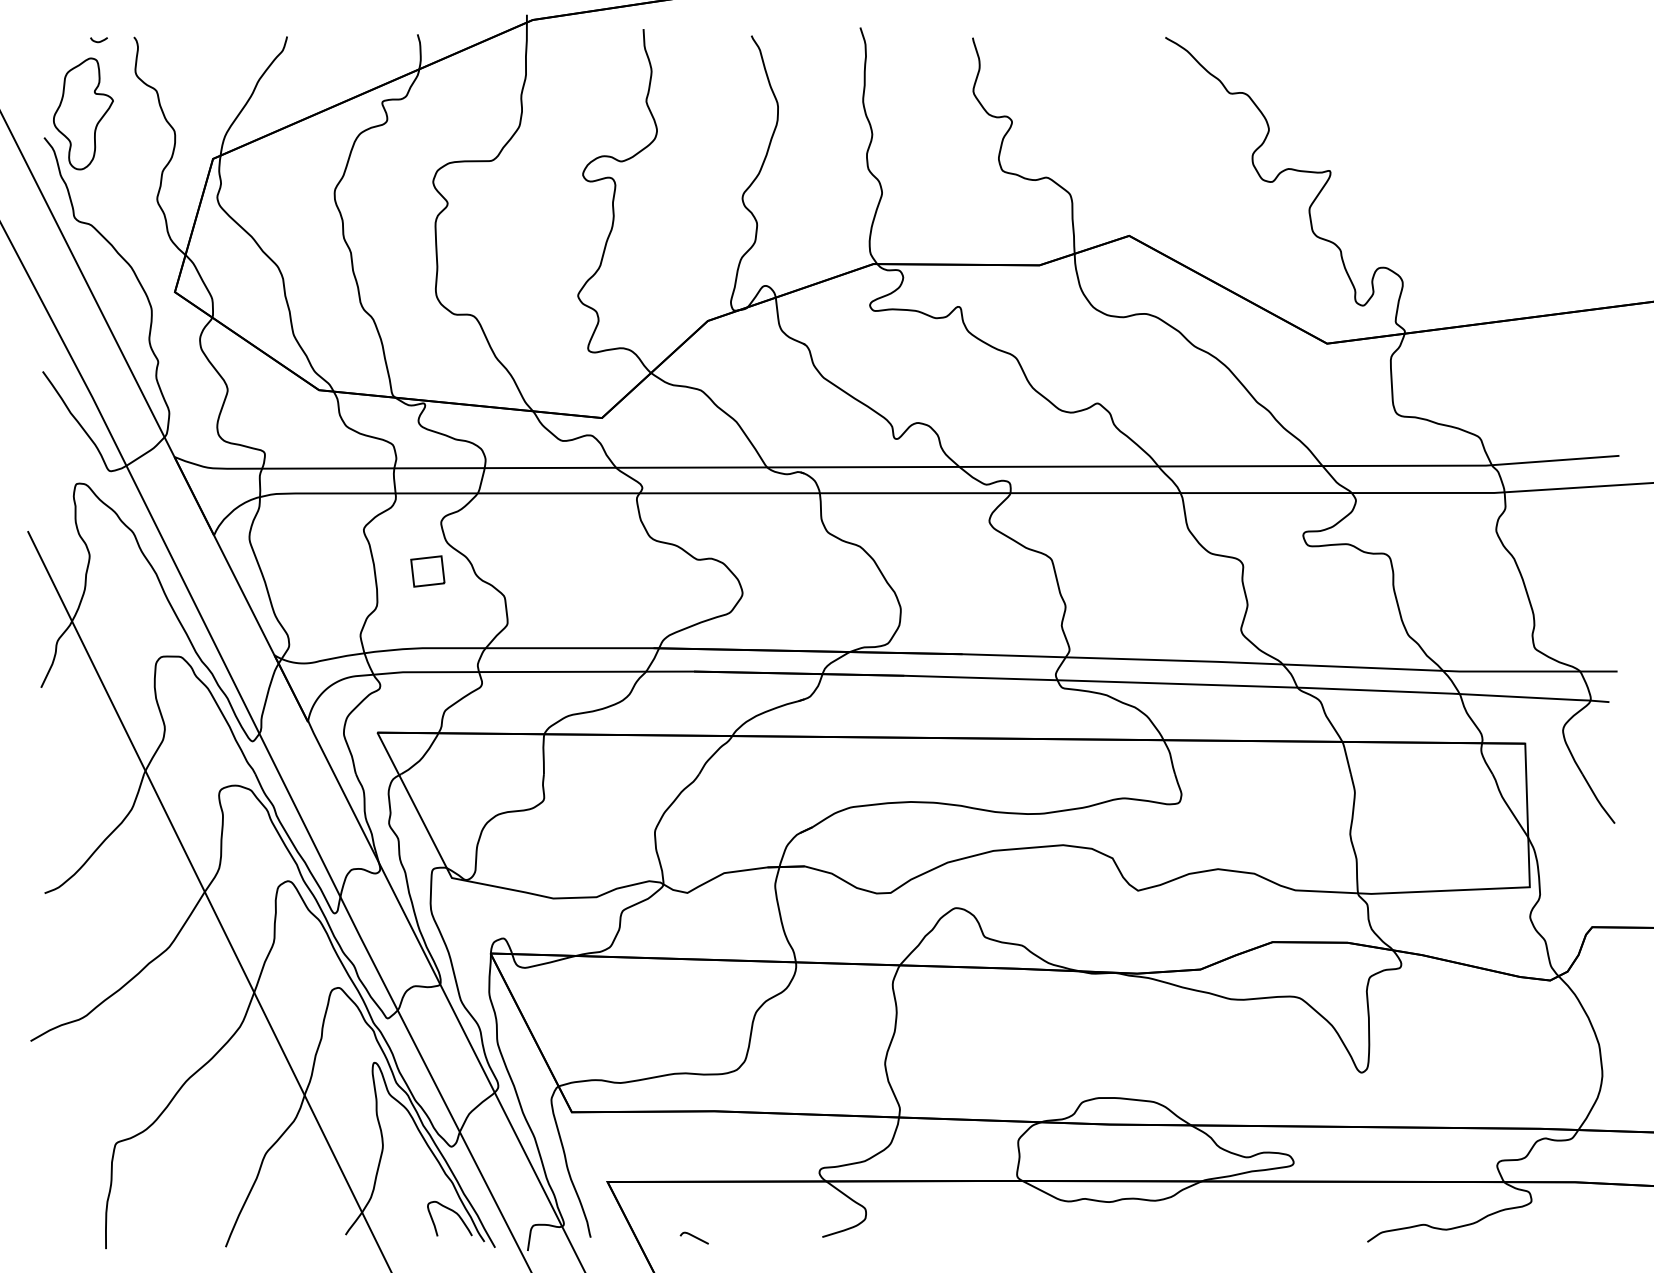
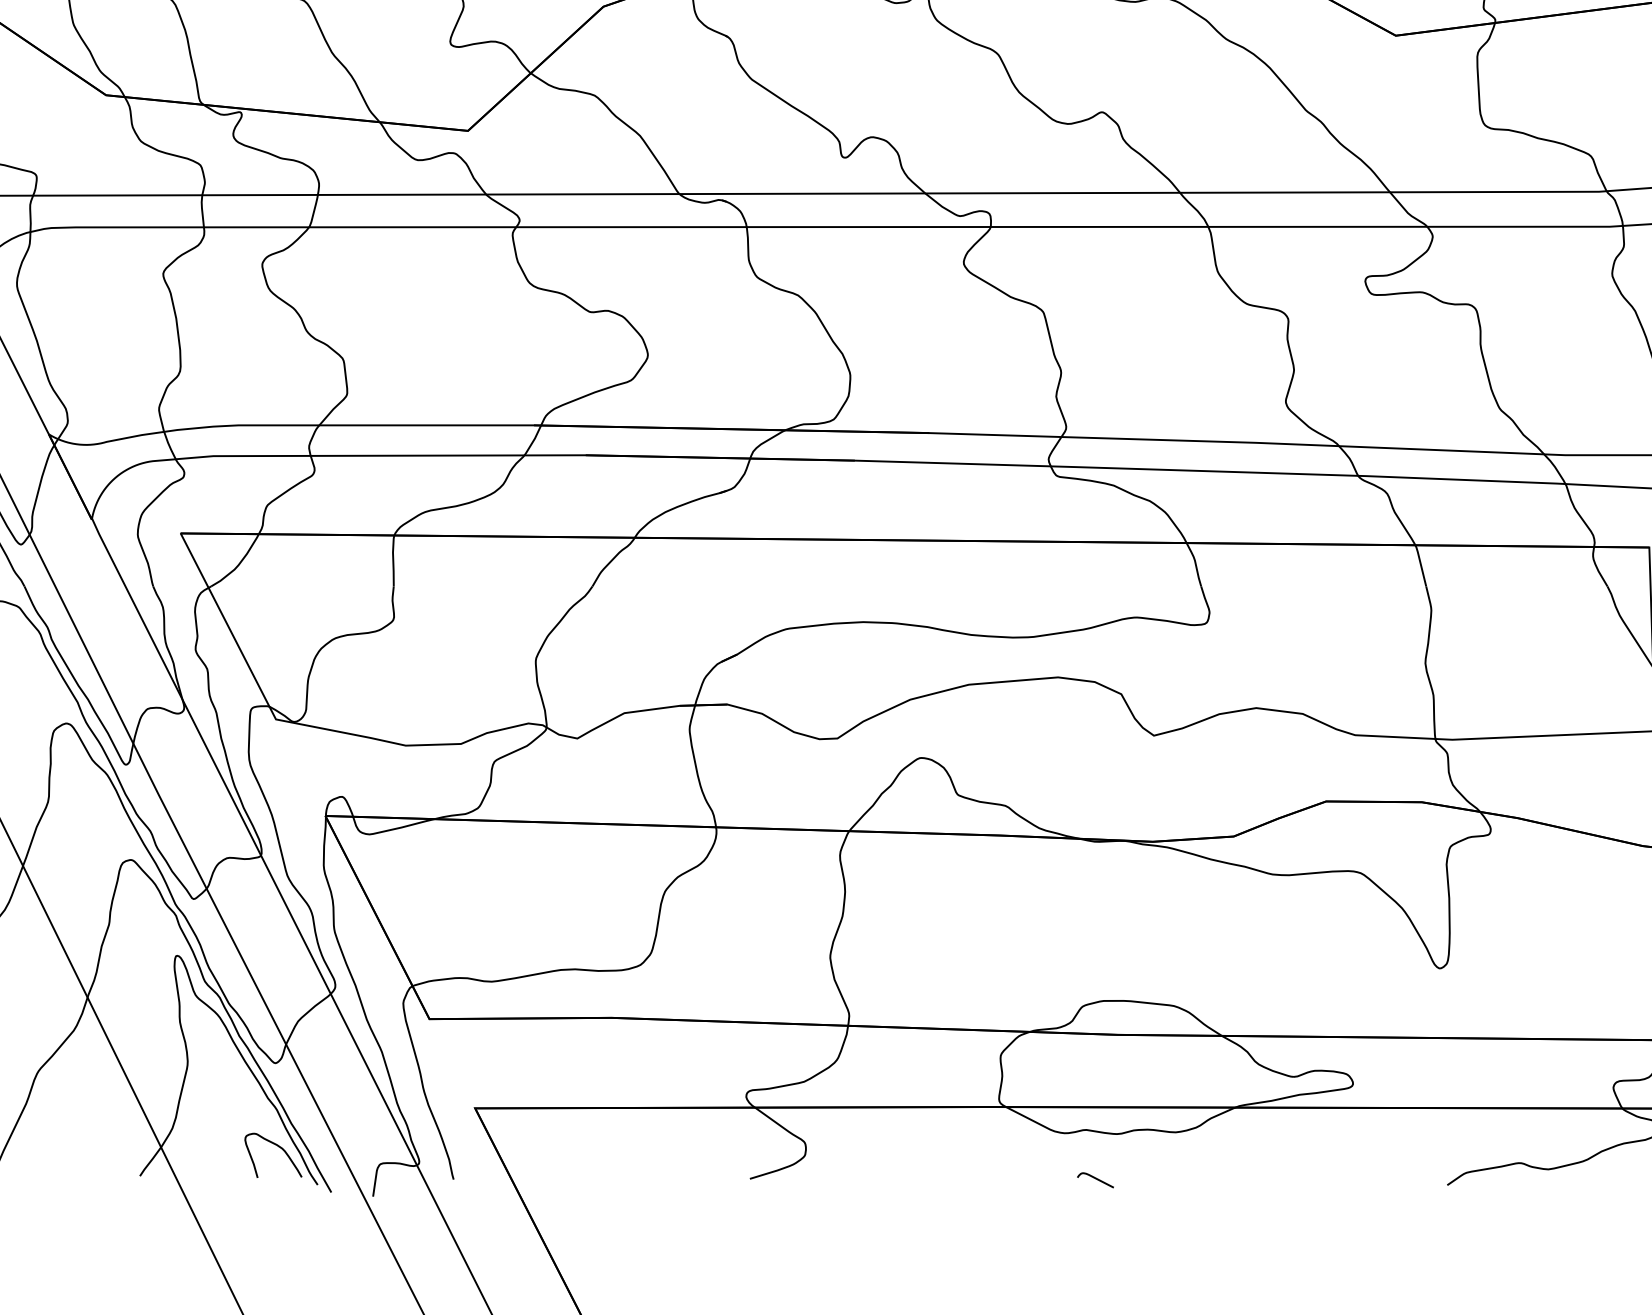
part: (427, 571) -> (244, 327), removed
curve: (693, 1237) -> (1094, 1179), moved

